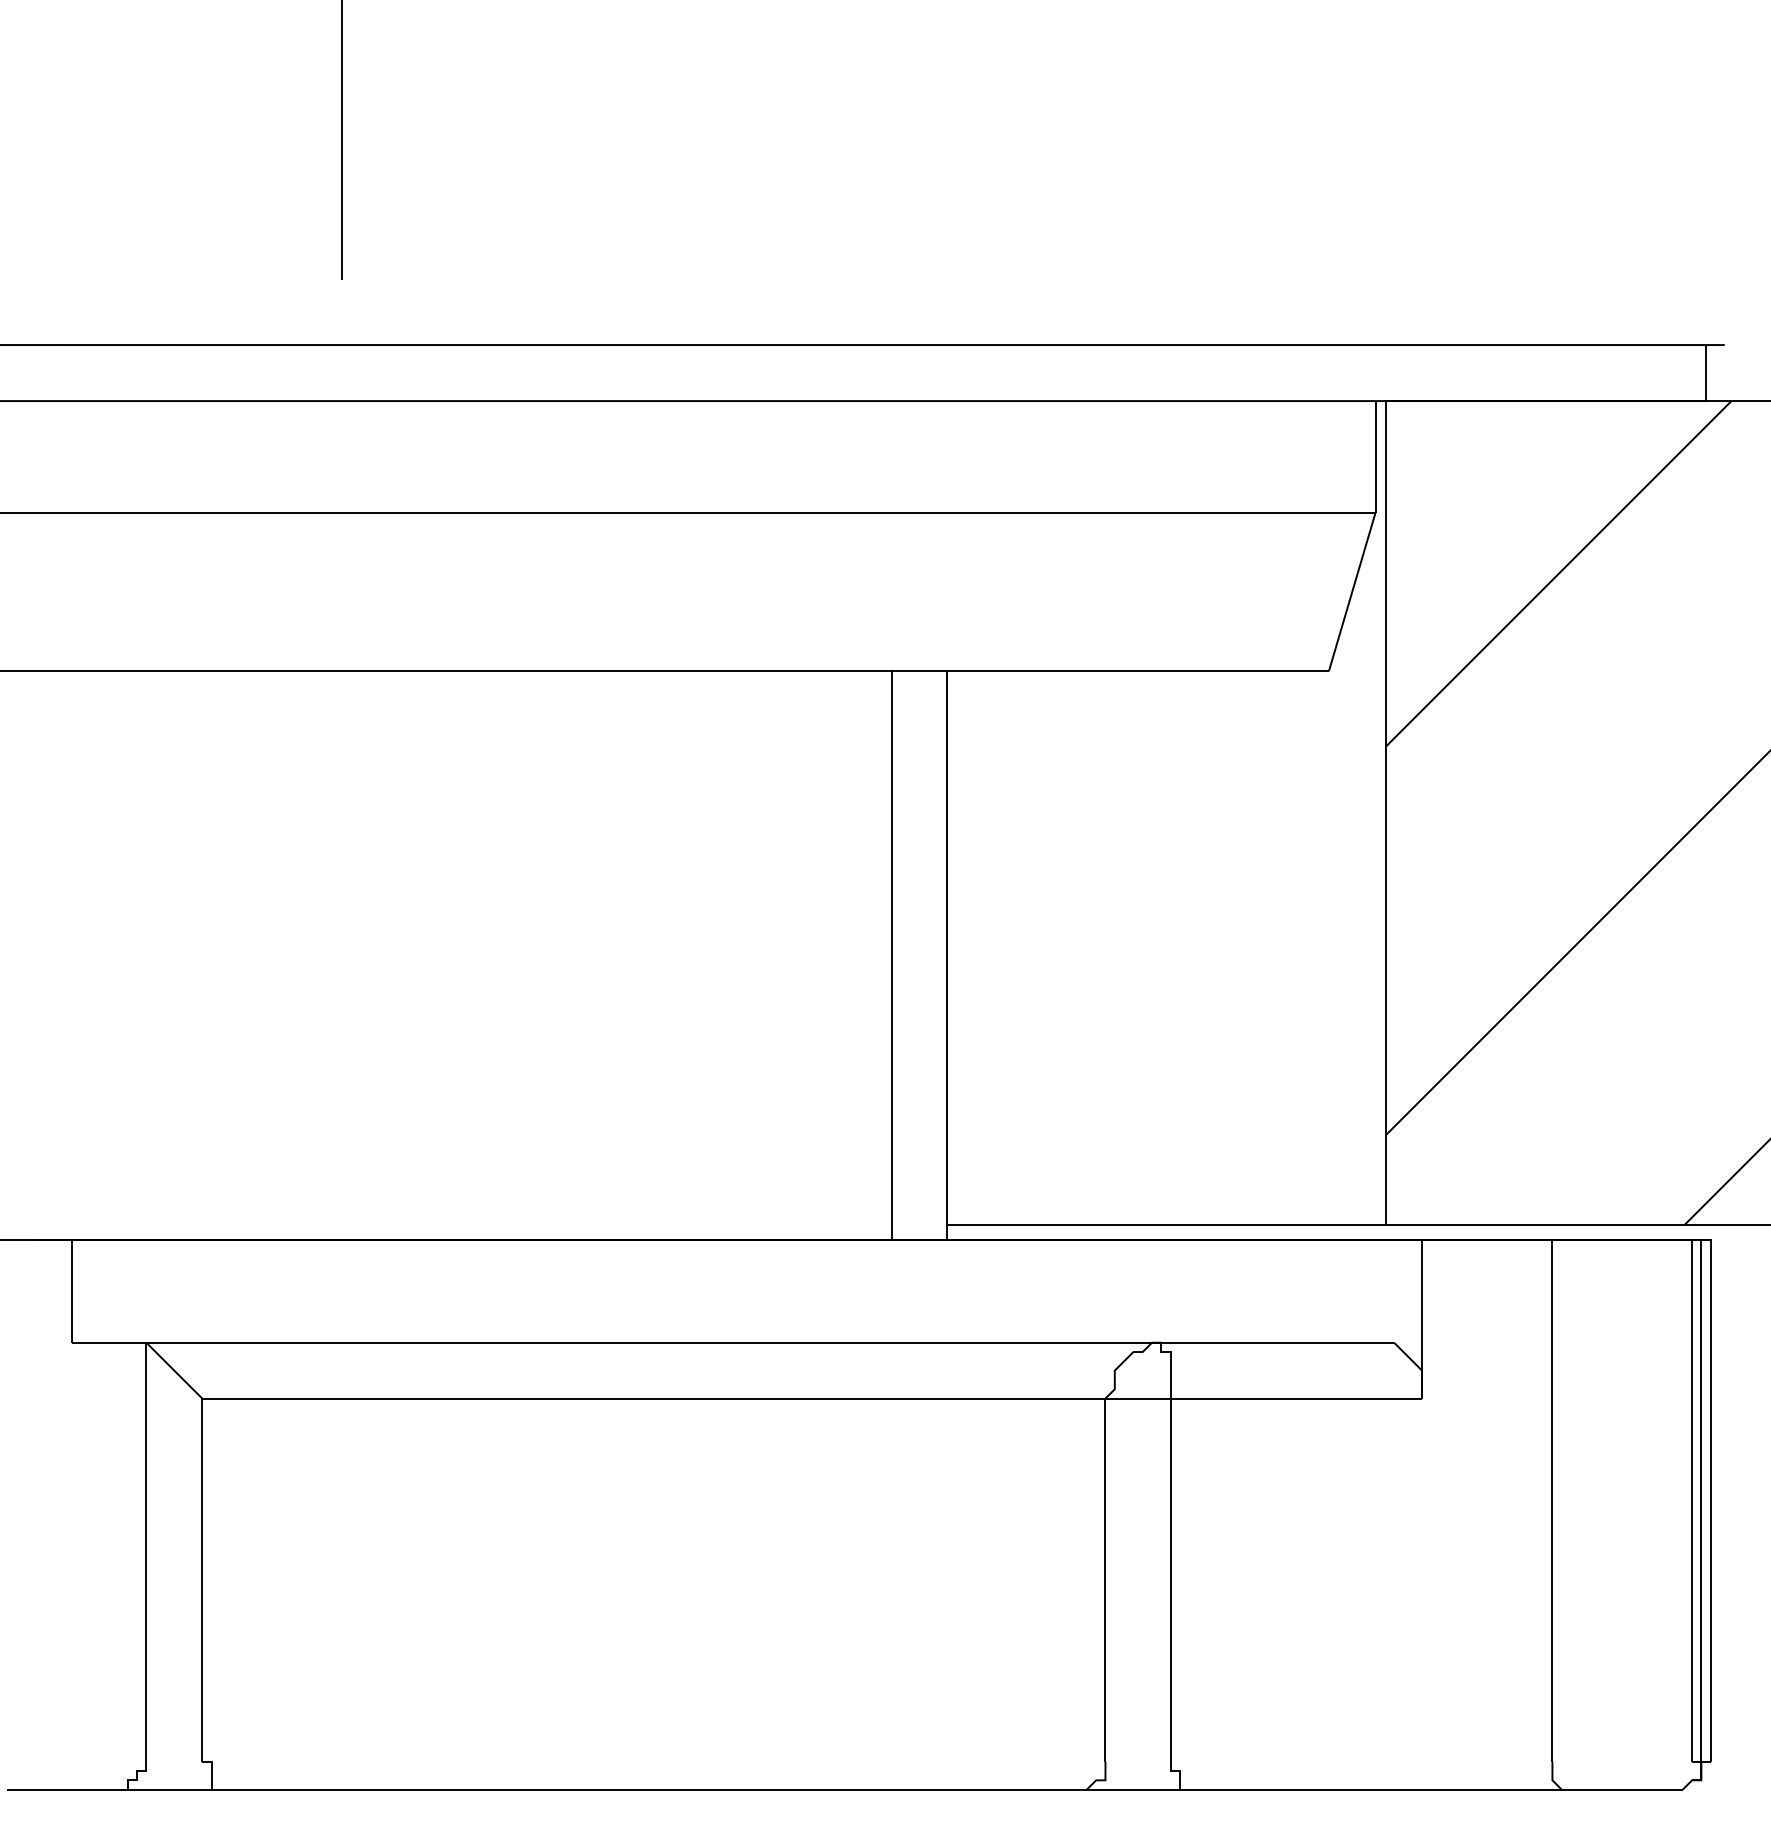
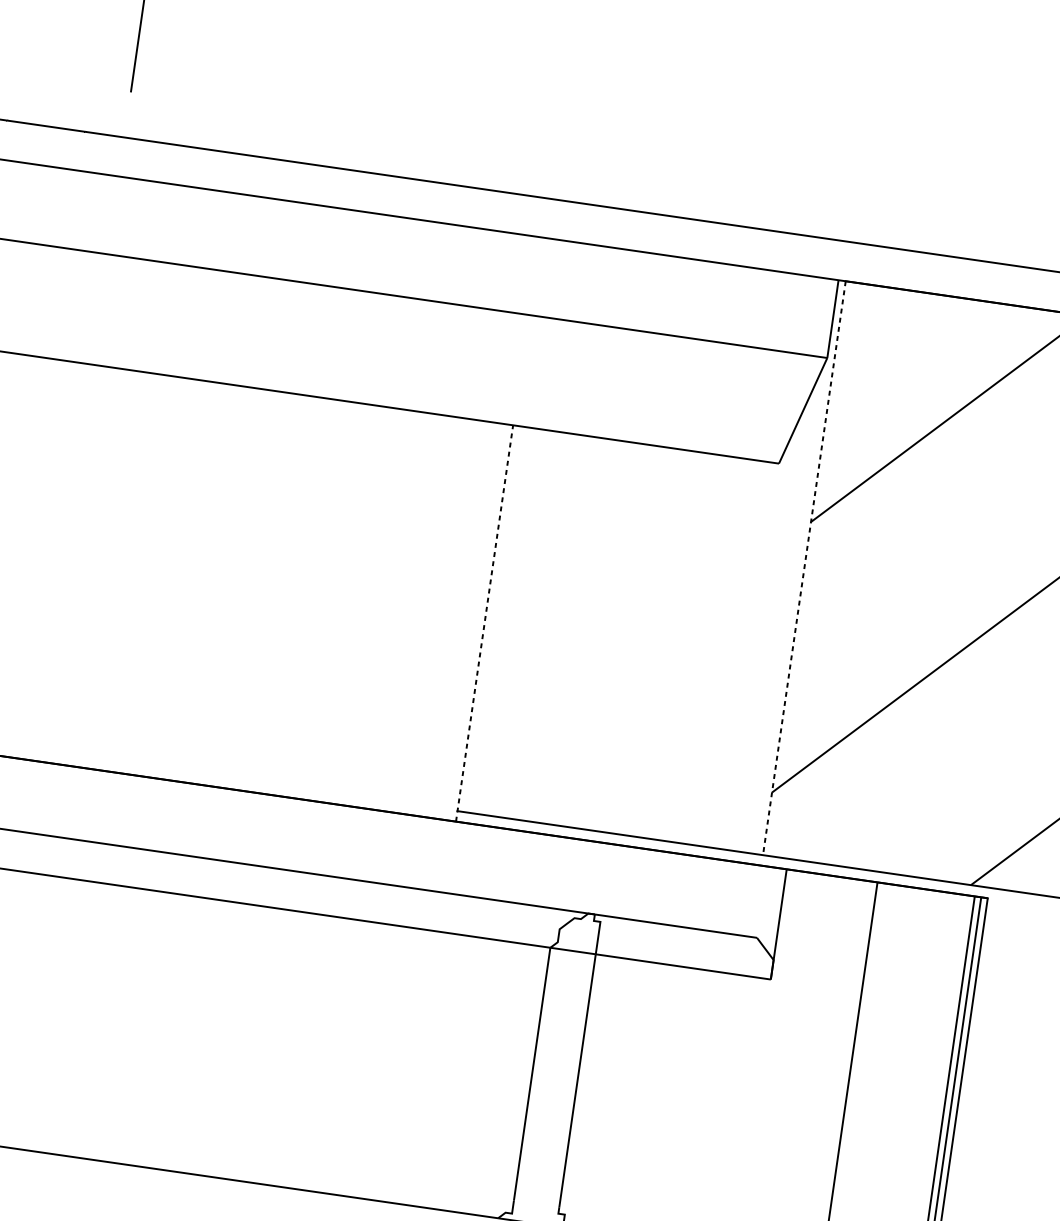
line: (1385, 813) -> (804, 568), solid -> dashed
line: (892, 955) -> (446, 617), removed
line: (947, 955) -> (484, 623), solid -> dashed

